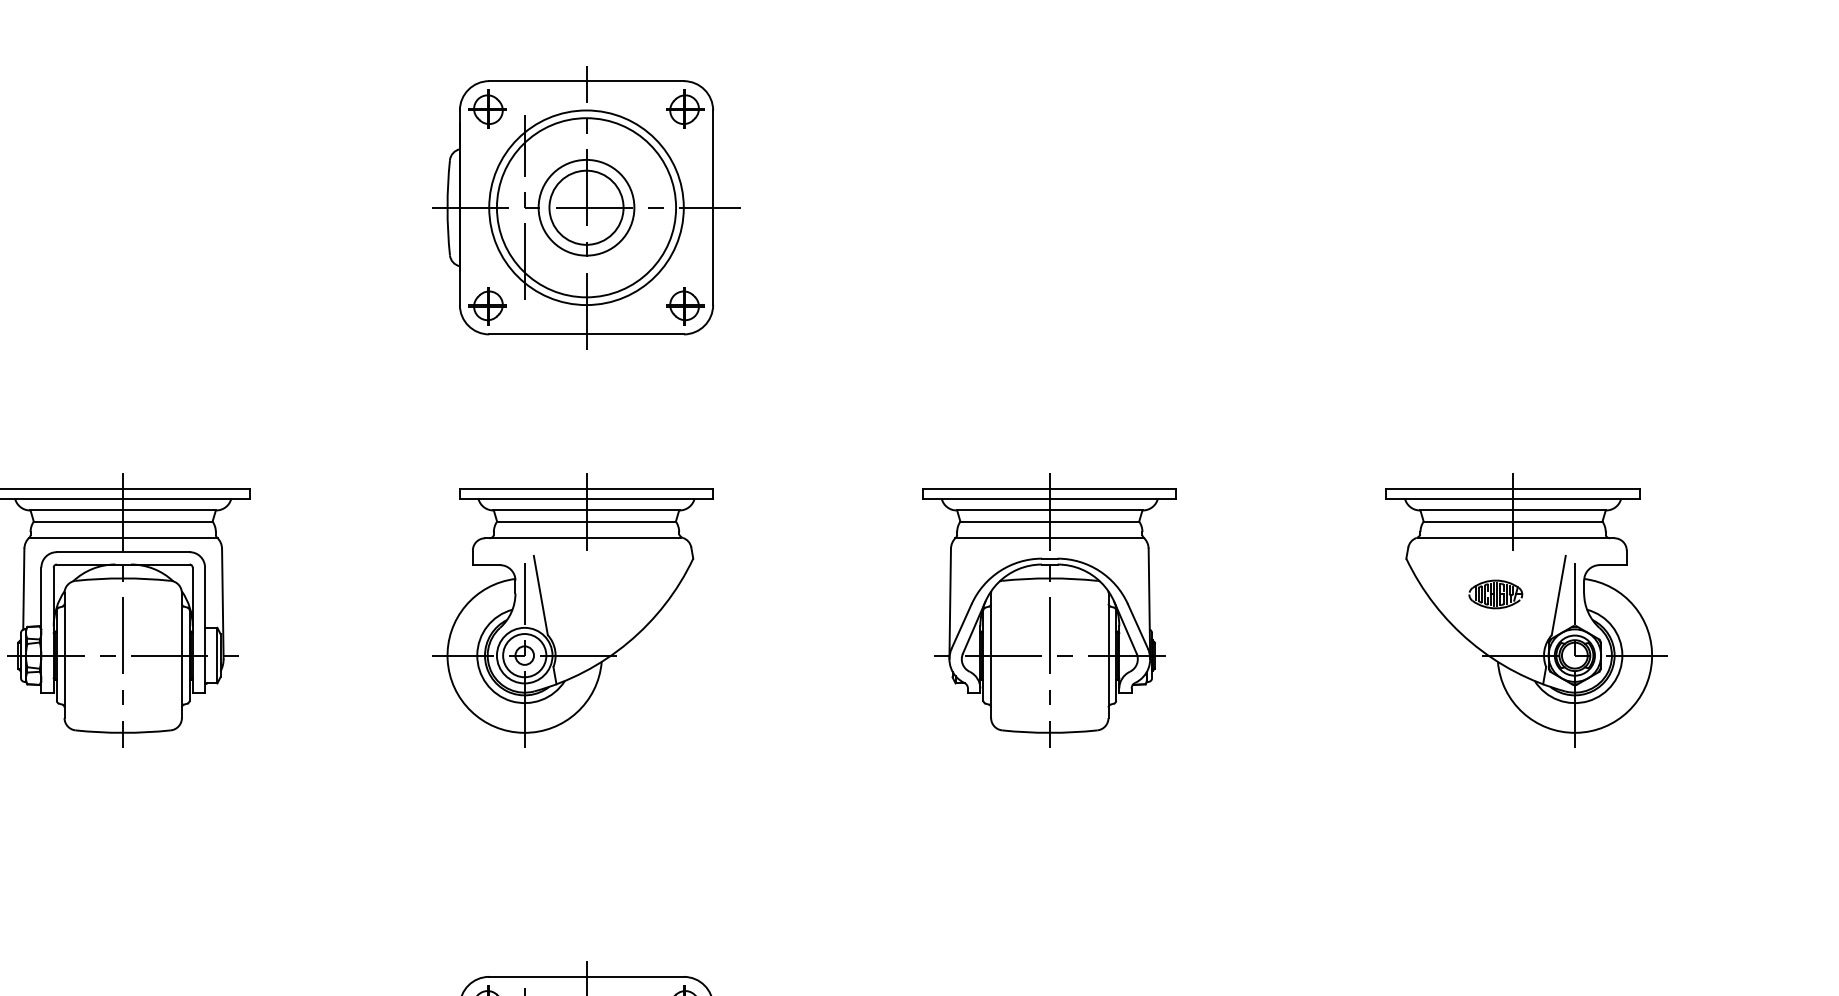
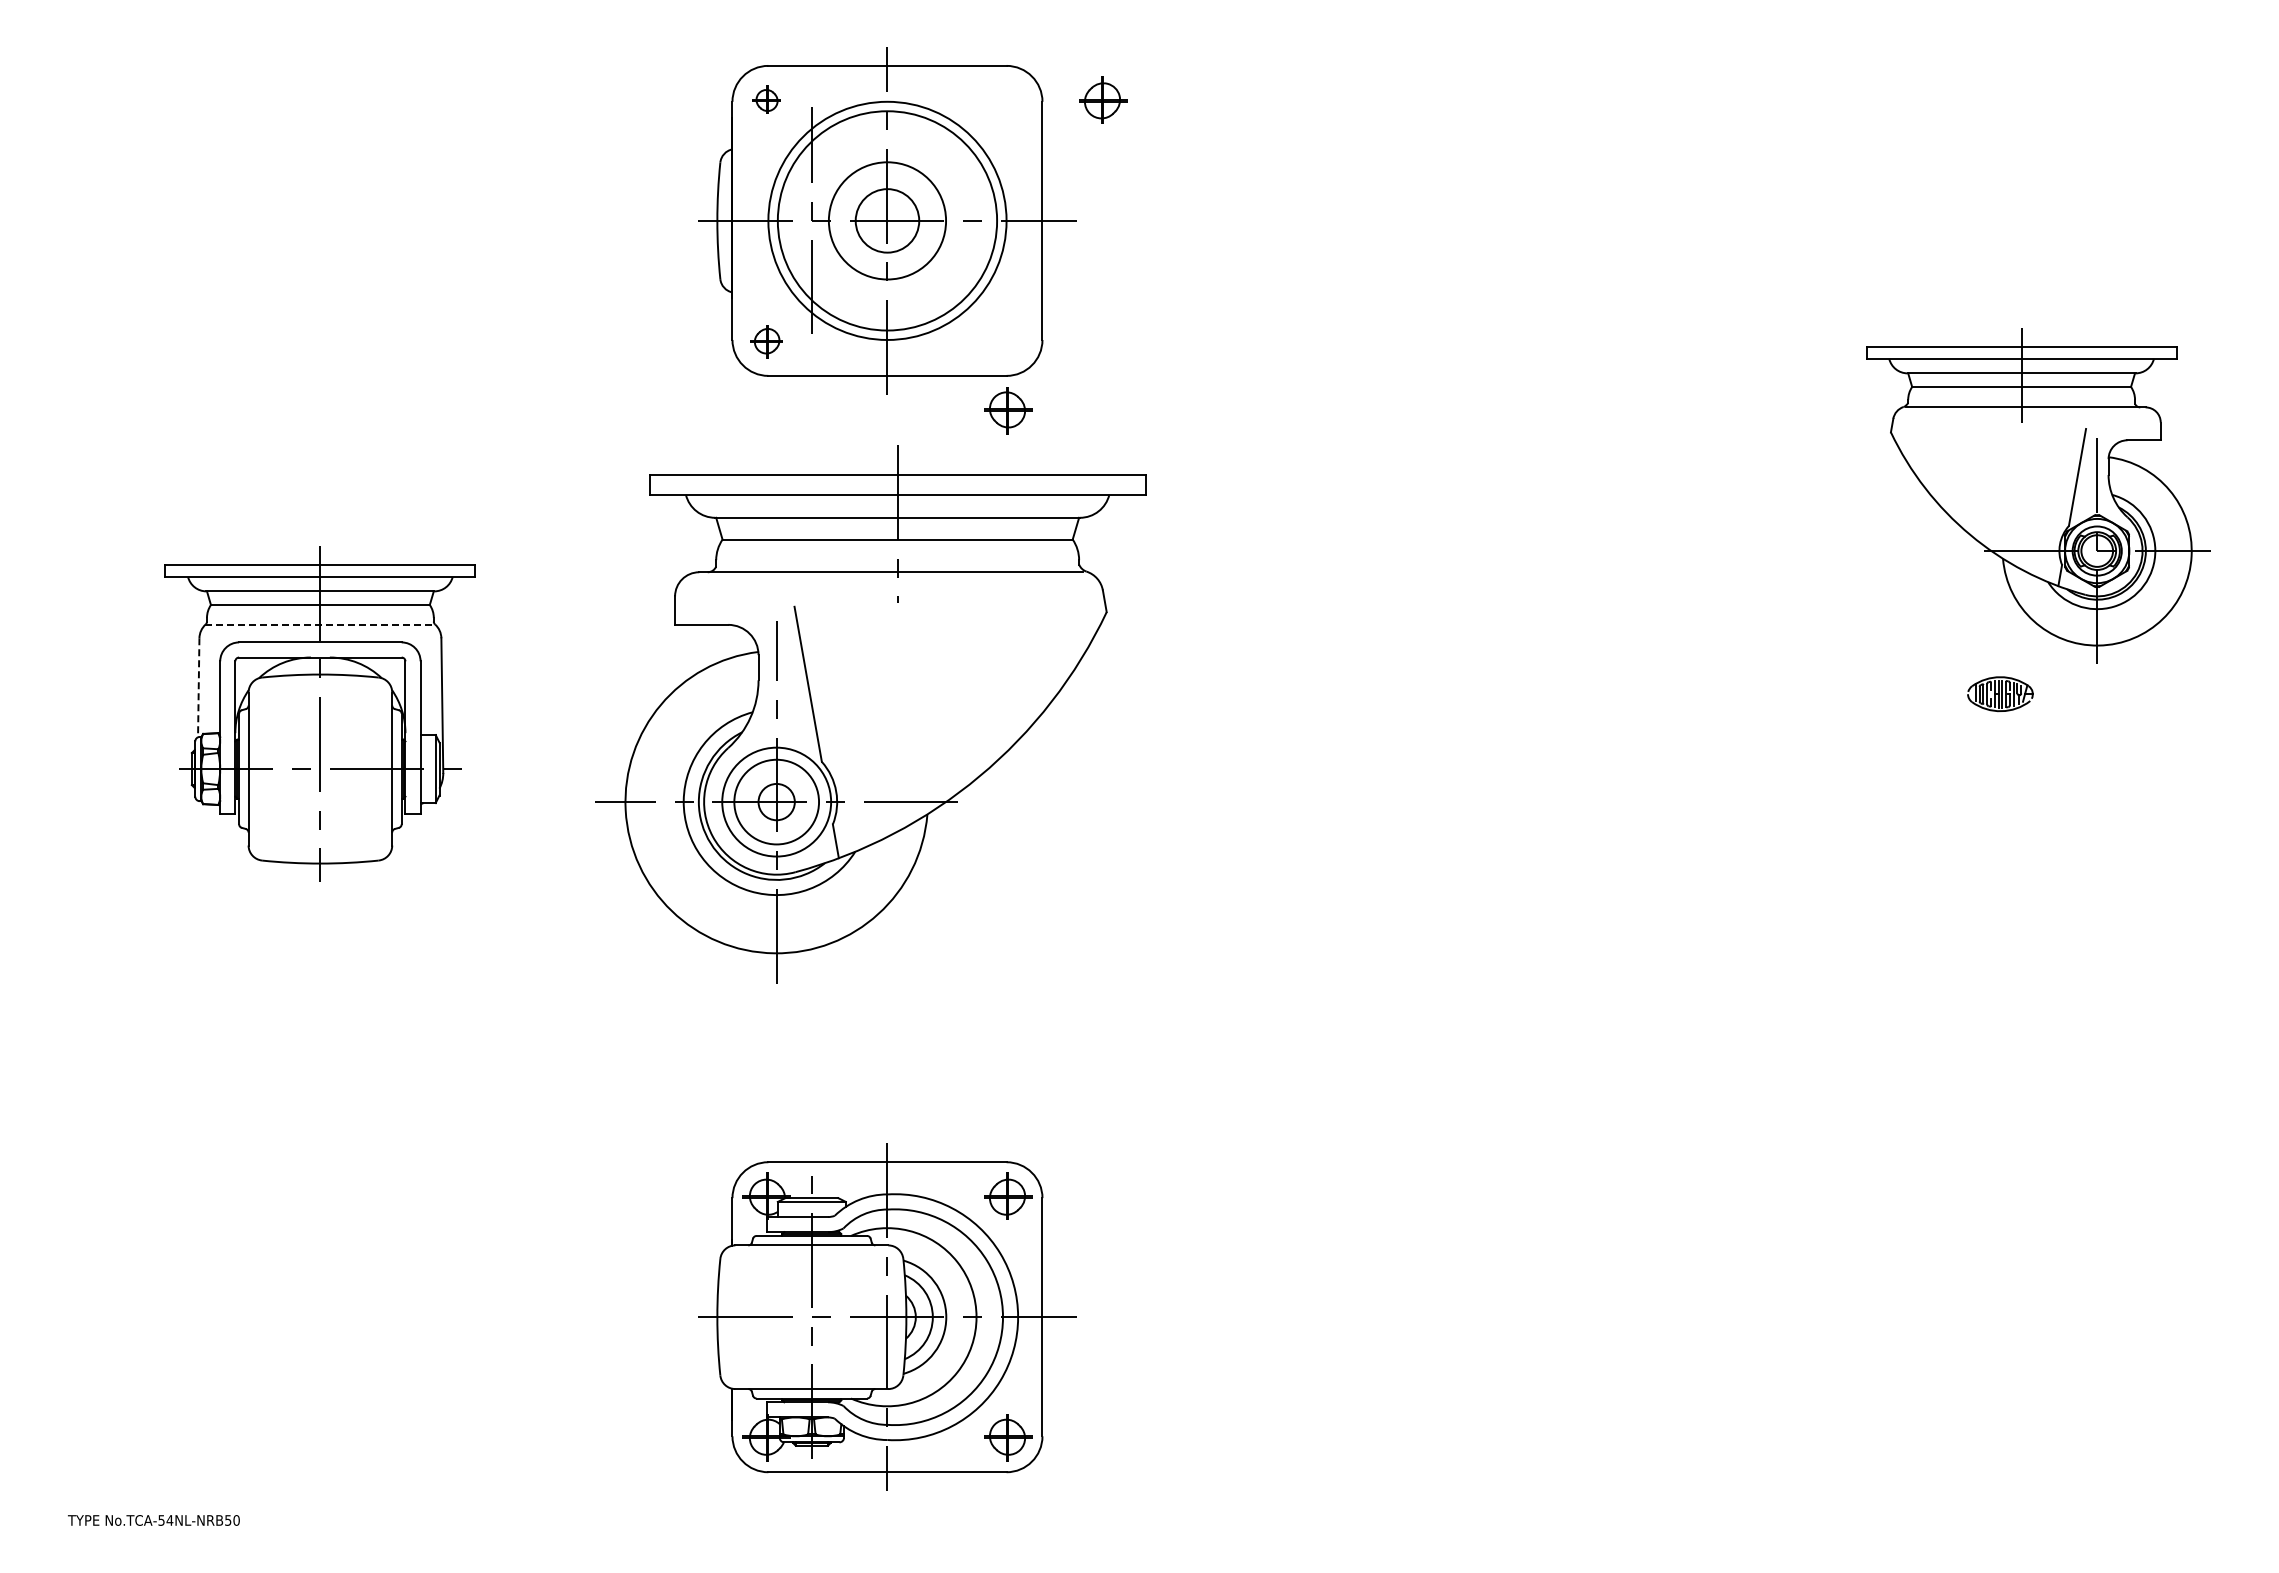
part: (487, 108) -> (766, 99), size x0.6
part: (685, 108) -> (1103, 99), moved
circle: (586, 207) -> (887, 220), size x0.7
part: (487, 306) -> (766, 341), size x0.7
part: (685, 306) -> (1008, 410), moved
line: (123, 538) -> (320, 625), solid -> dashed
line: (23, 588) -> (198, 687), solid -> dashed
part: (572, 610) -> (870, 713), size x1.6
part: (1049, 610) -> (1454, 713), removed
part: (1526, 610) -> (2038, 495), moved

